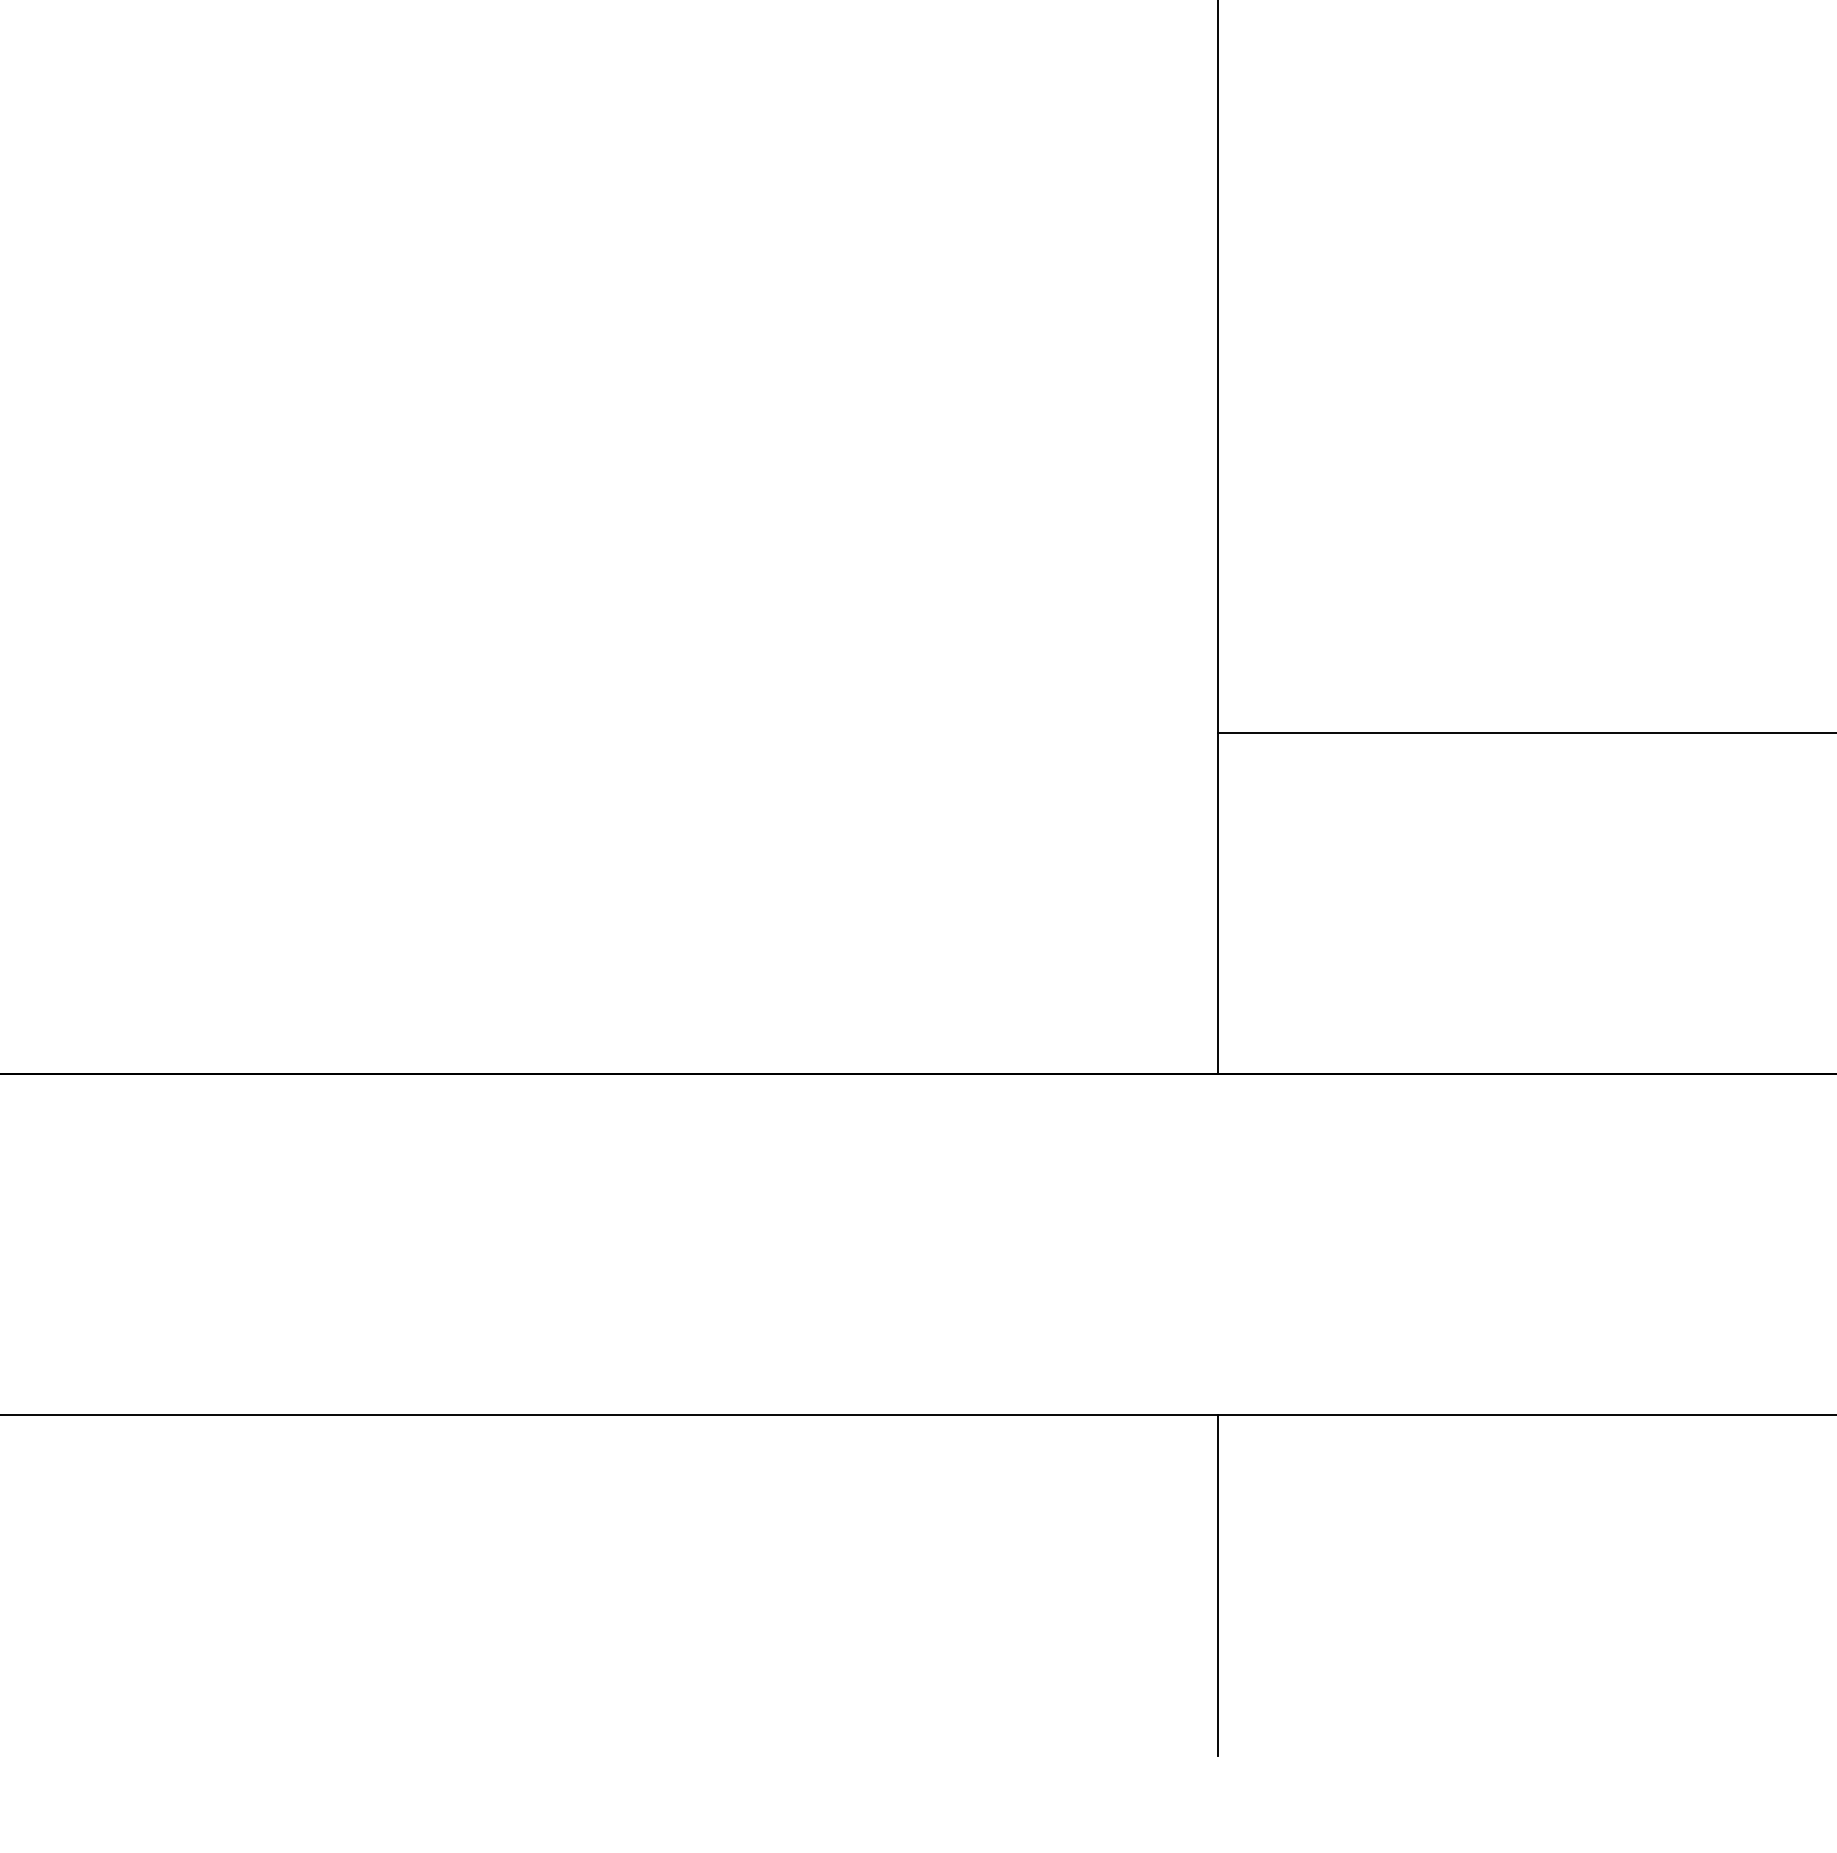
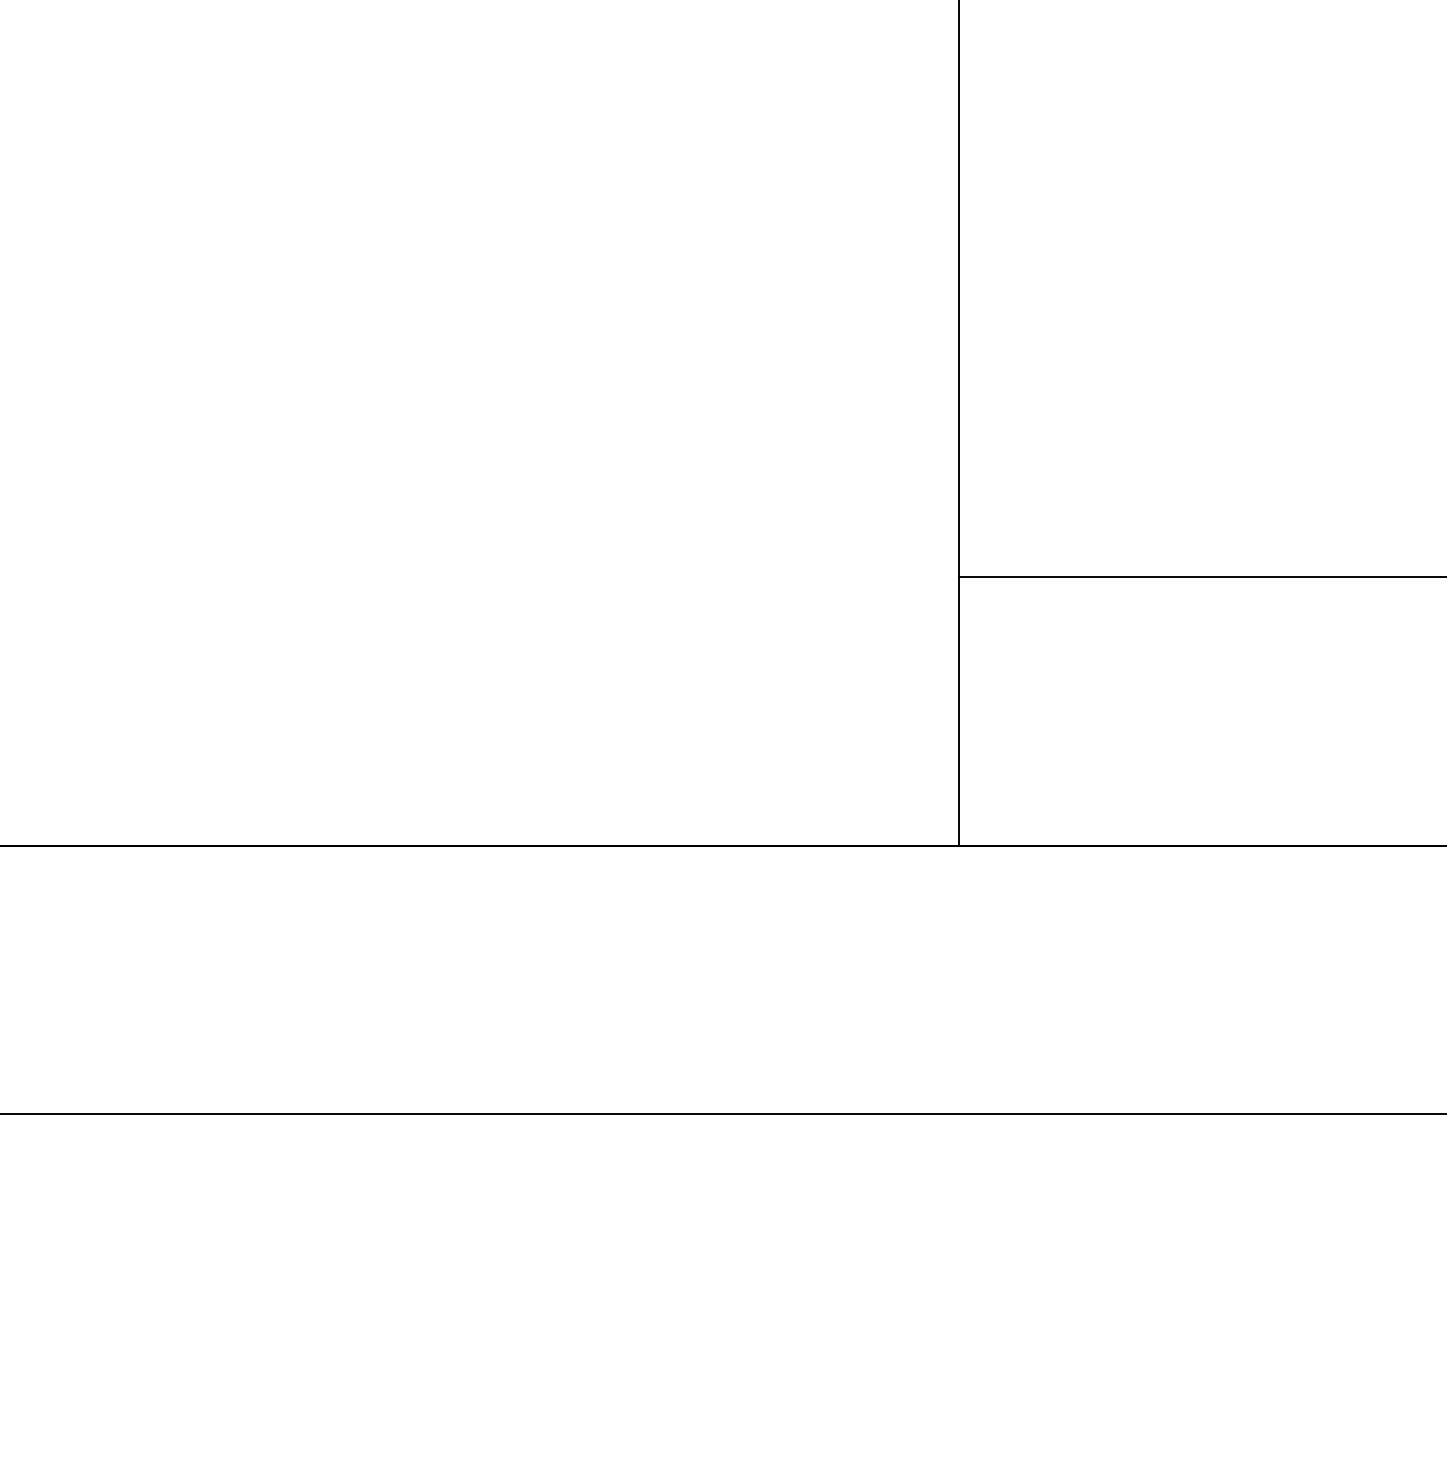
line: (1218, 1584) -> (959, 1247), removed

